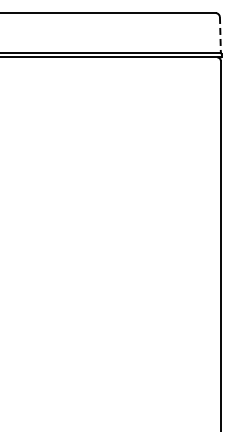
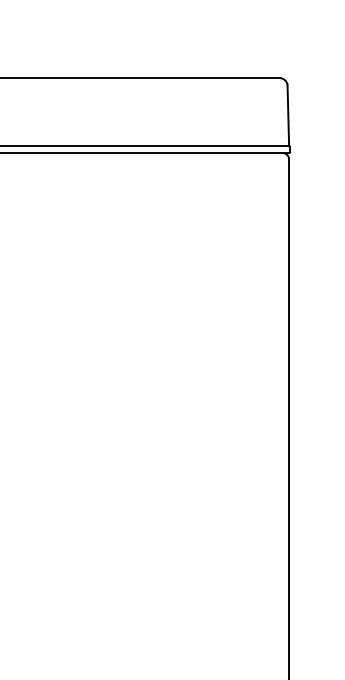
line: (220, 34) -> (288, 114), dashed -> solid

